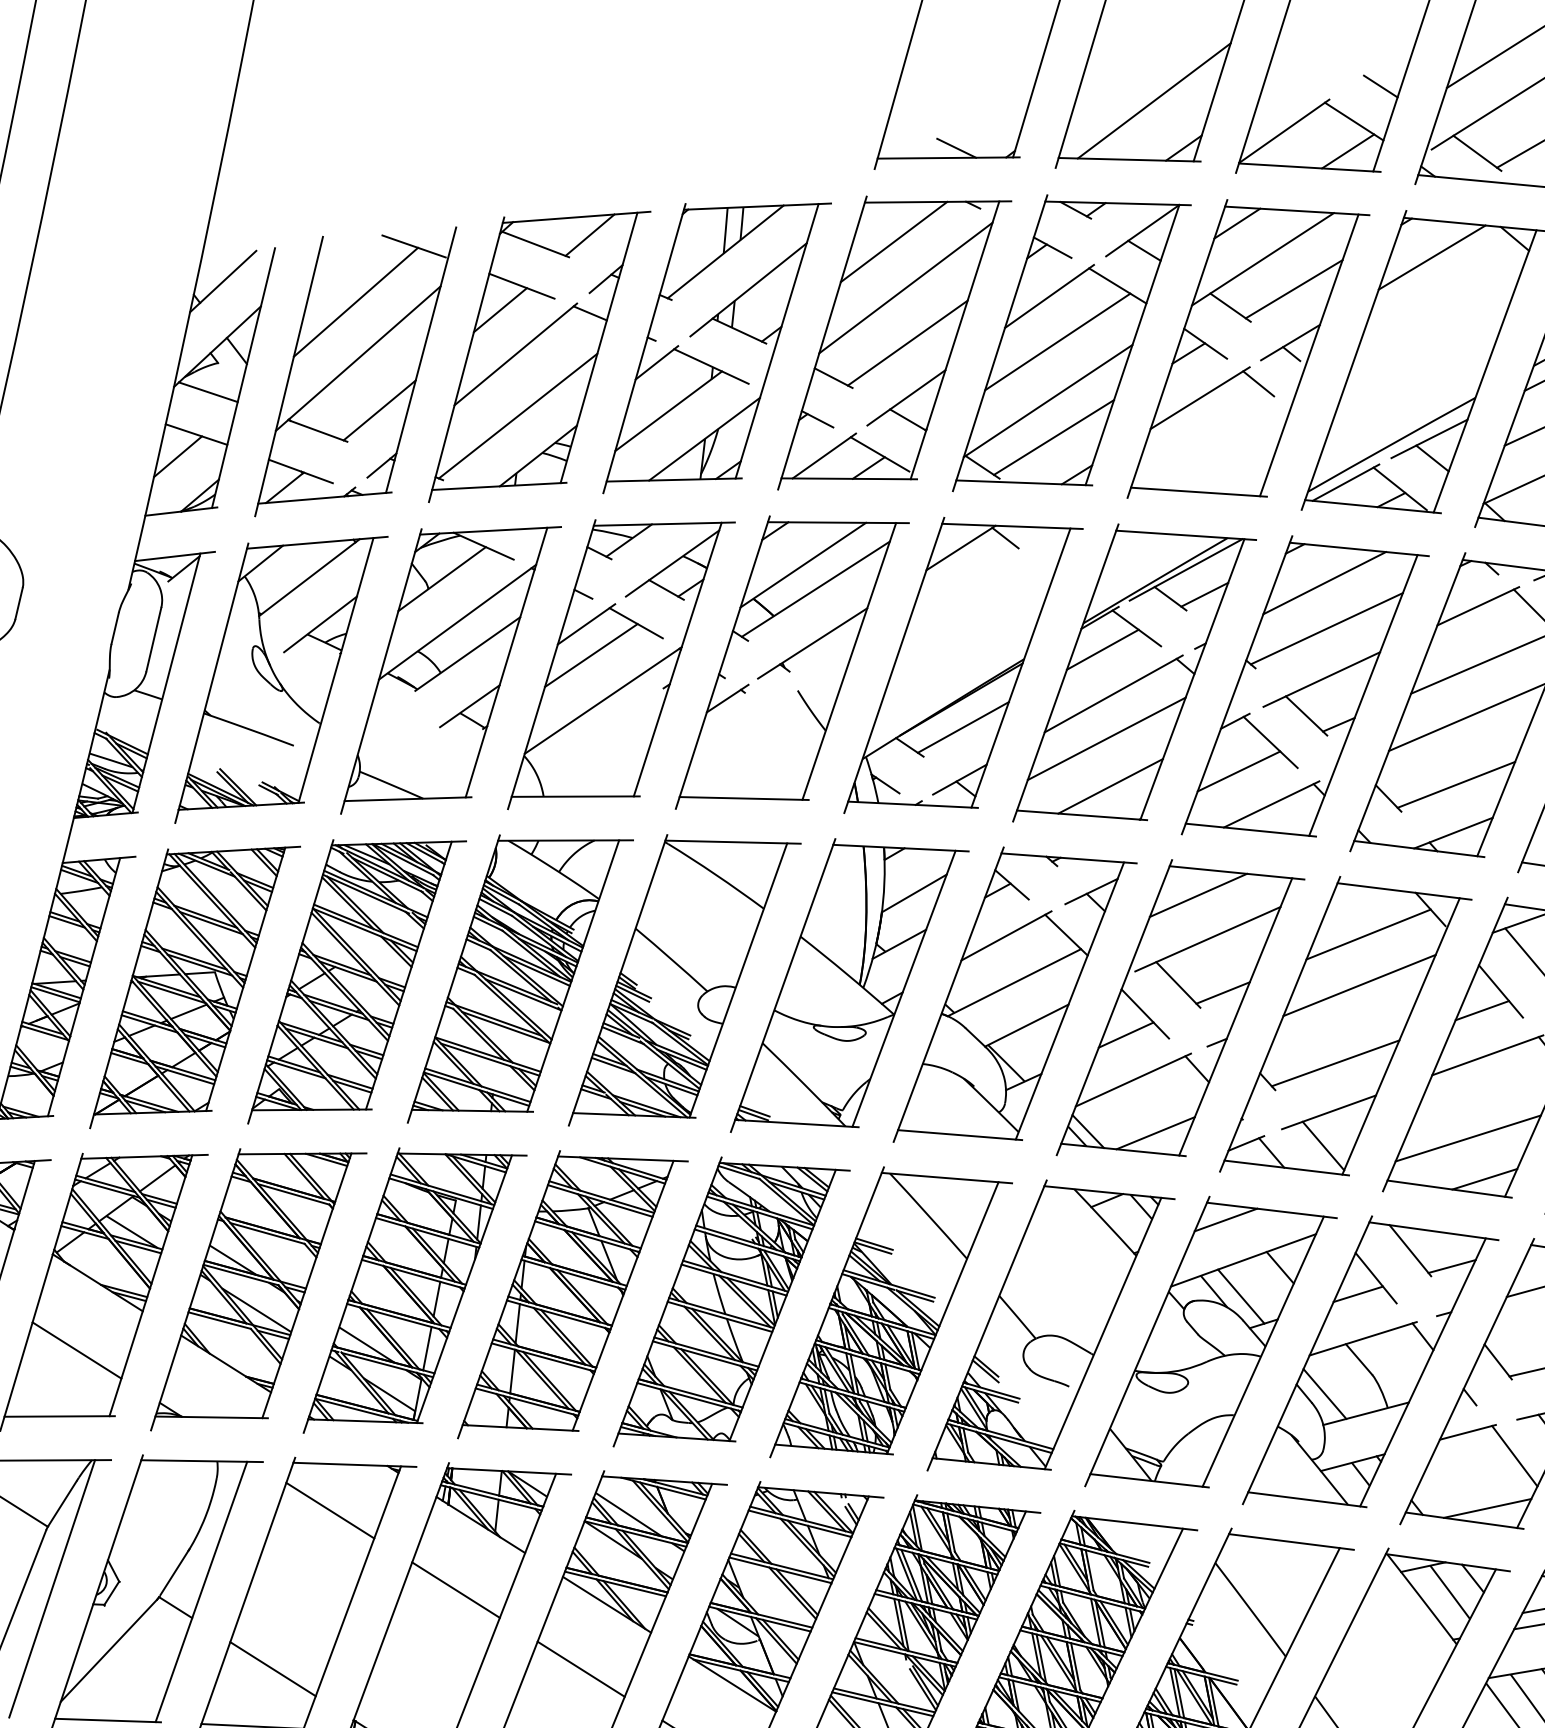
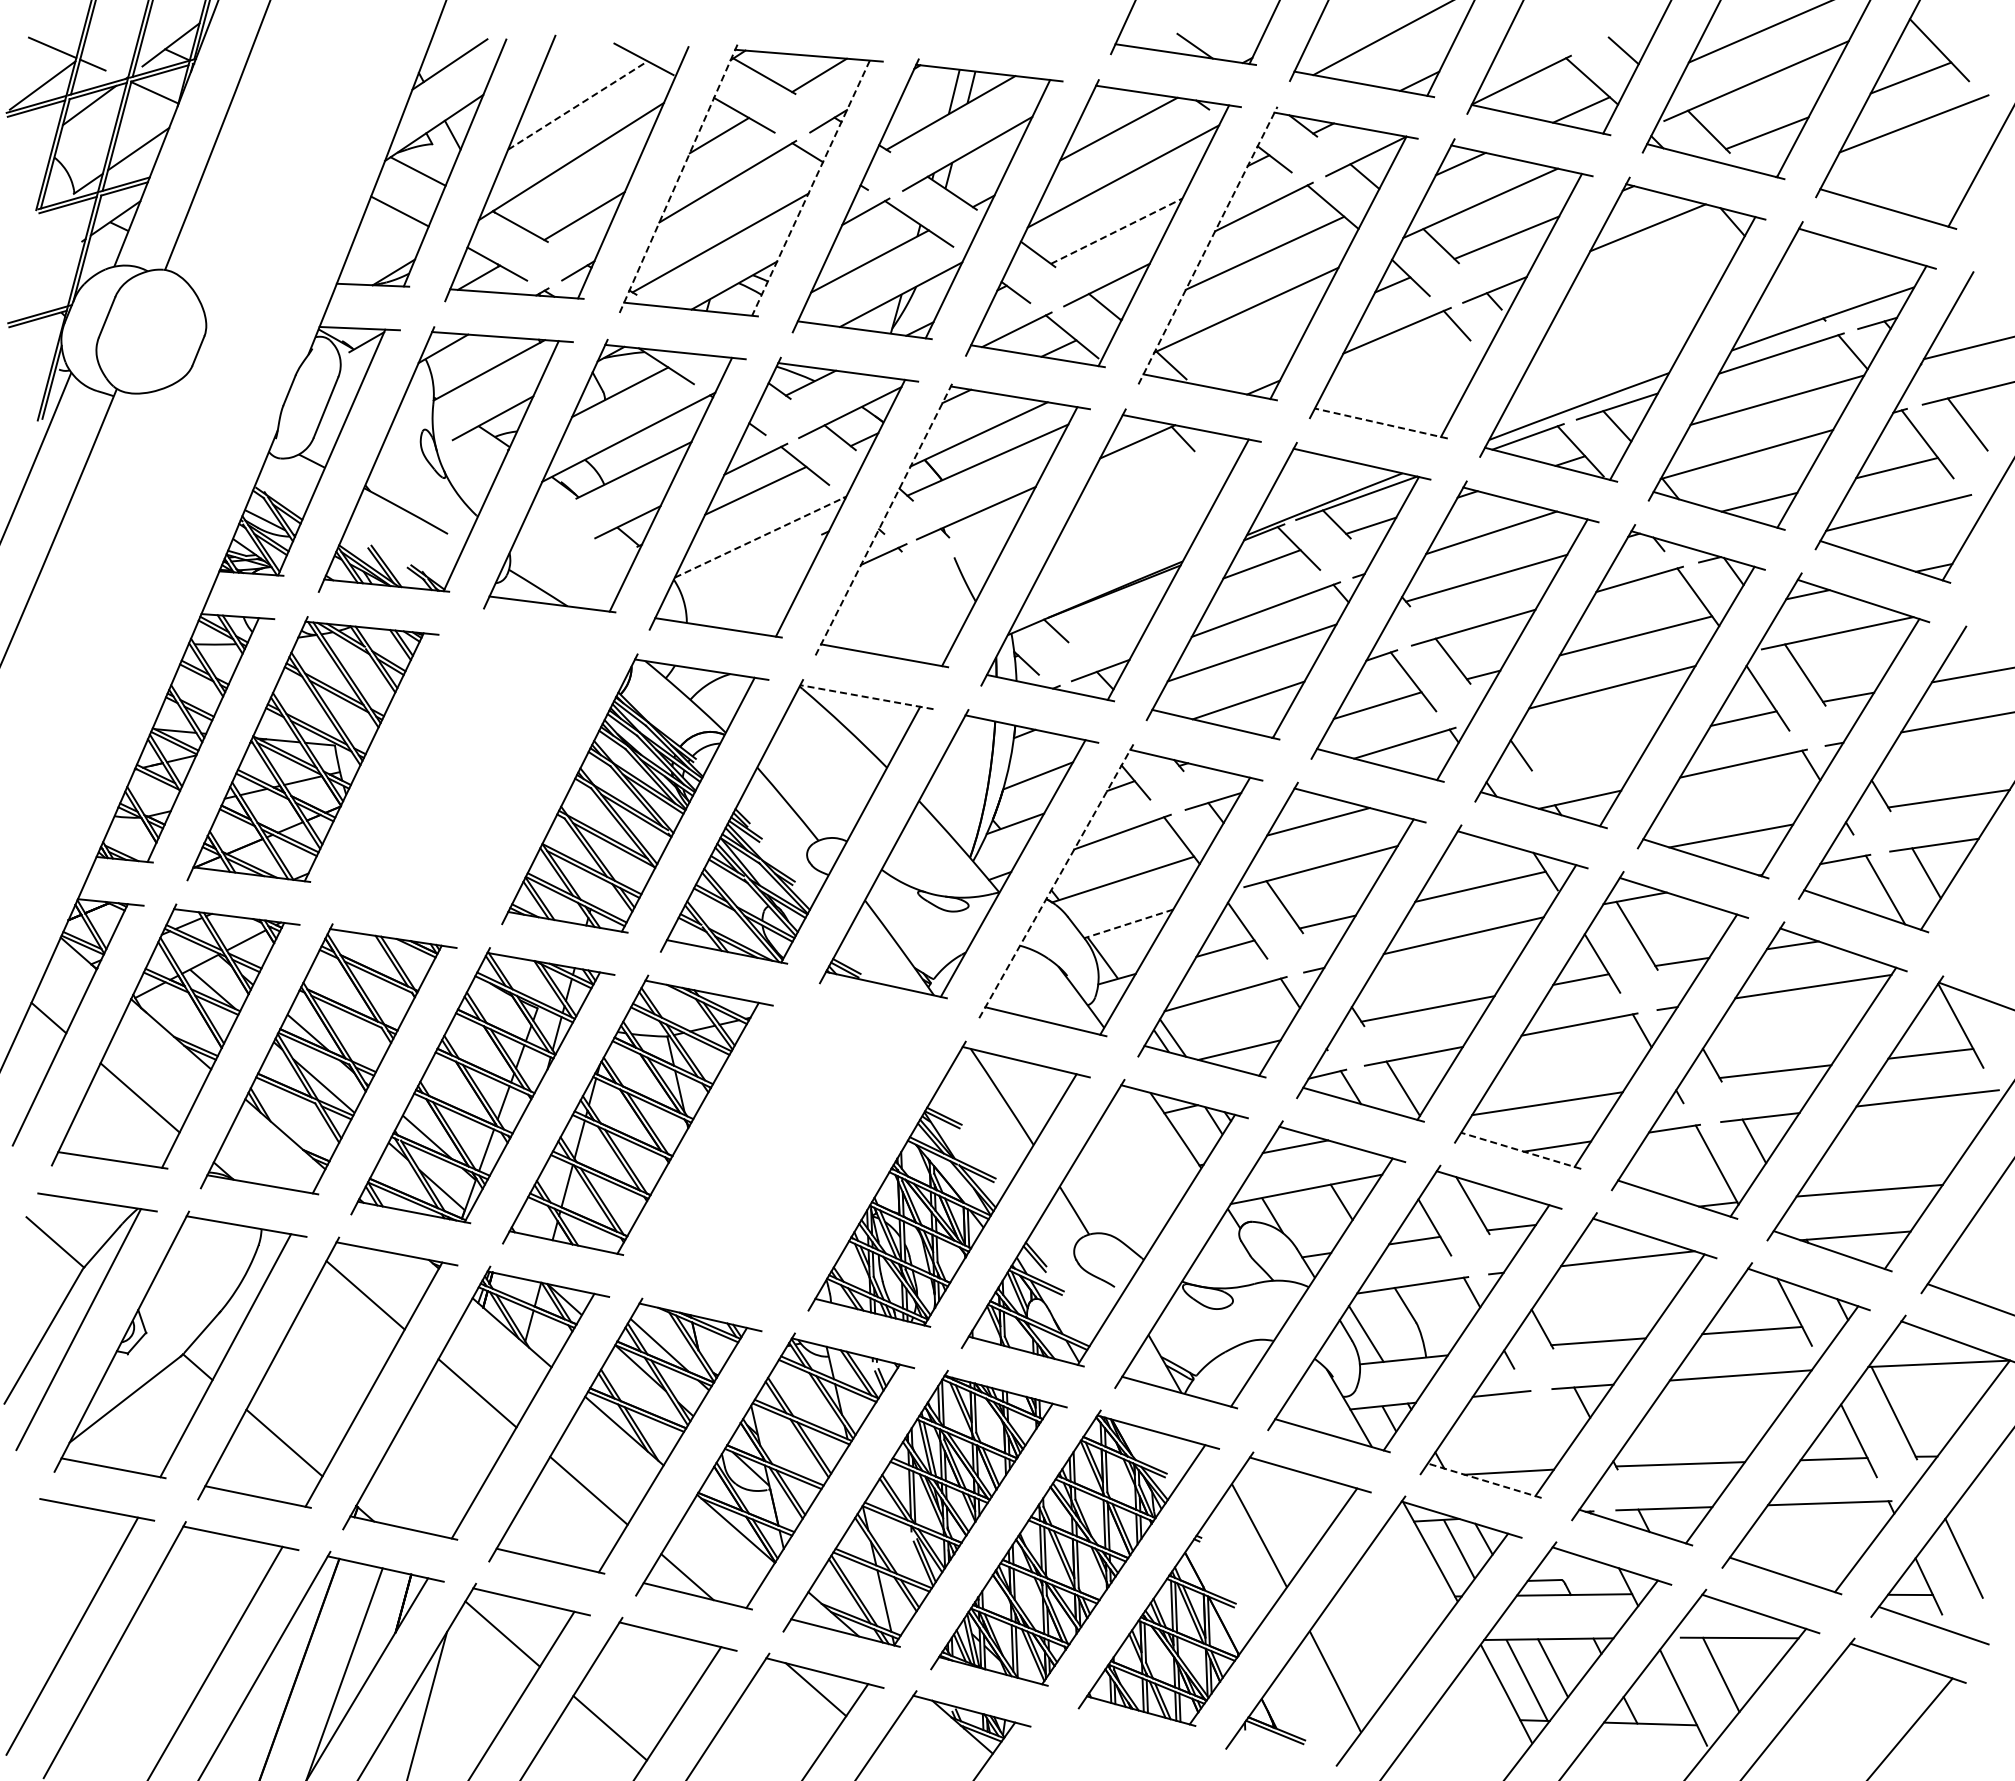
line: (355, 302) -> (577, 105), solid -> dashed
line: (908, 342) -> (1117, 230), solid -> dashed
line: (1000, 343) -> (1208, 245), solid -> dashed
line: (599, 348) -> (811, 188), solid -> dashed
line: (466, 359) -> (678, 179), solid -> dashed
line: (1053, 436) -> (1246, 346), removed
line: (178, 456) -> (378, 230), removed
line: (1198, 492) -> (1380, 423), solid -> dashed
line: (722, 662) -> (884, 518), solid -> dashed
line: (603, 700) -> (760, 537), solid -> dashed
line: (963, 727) -> (1112, 619), removed
line: (1456, 784) -> (1590, 752), removed
line: (732, 842) -> (866, 697), solid -> dashed
part: (355, 974) -> (473, 769), removed
line: (948, 993) -> (1056, 880), solid -> dashed
line: (1026, 1025) -> (1128, 923), solid -> dashed
line: (1449, 1188) -> (1521, 1150), solid -> dashed
line: (1241, 1296) -> (1298, 1224), removed
part: (730, 1299) -> (793, 1148), removed
line: (1514, 1456) -> (1543, 1424), removed
line: (1464, 1520) -> (1484, 1480), solid -> dashed

